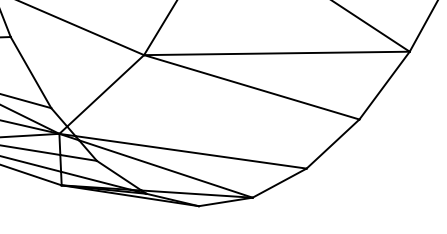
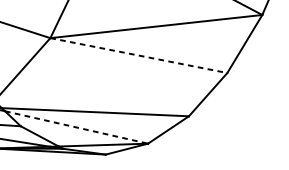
line: (252, 87) -> (139, 55), solid -> dashed
line: (166, 169) -> (77, 127), solid -> dashed

